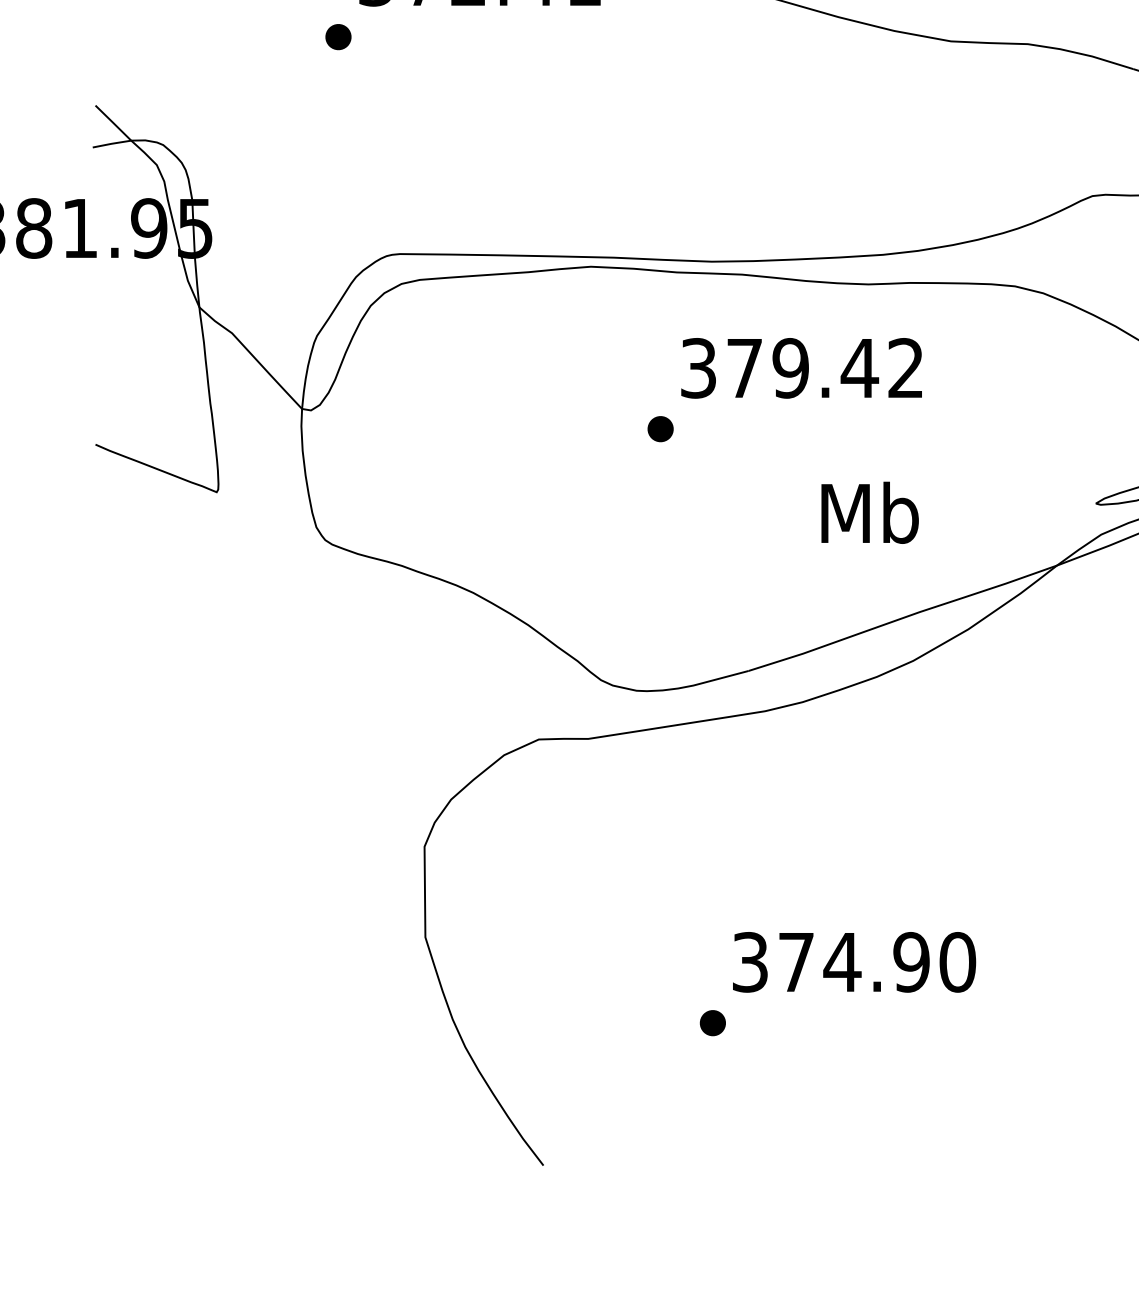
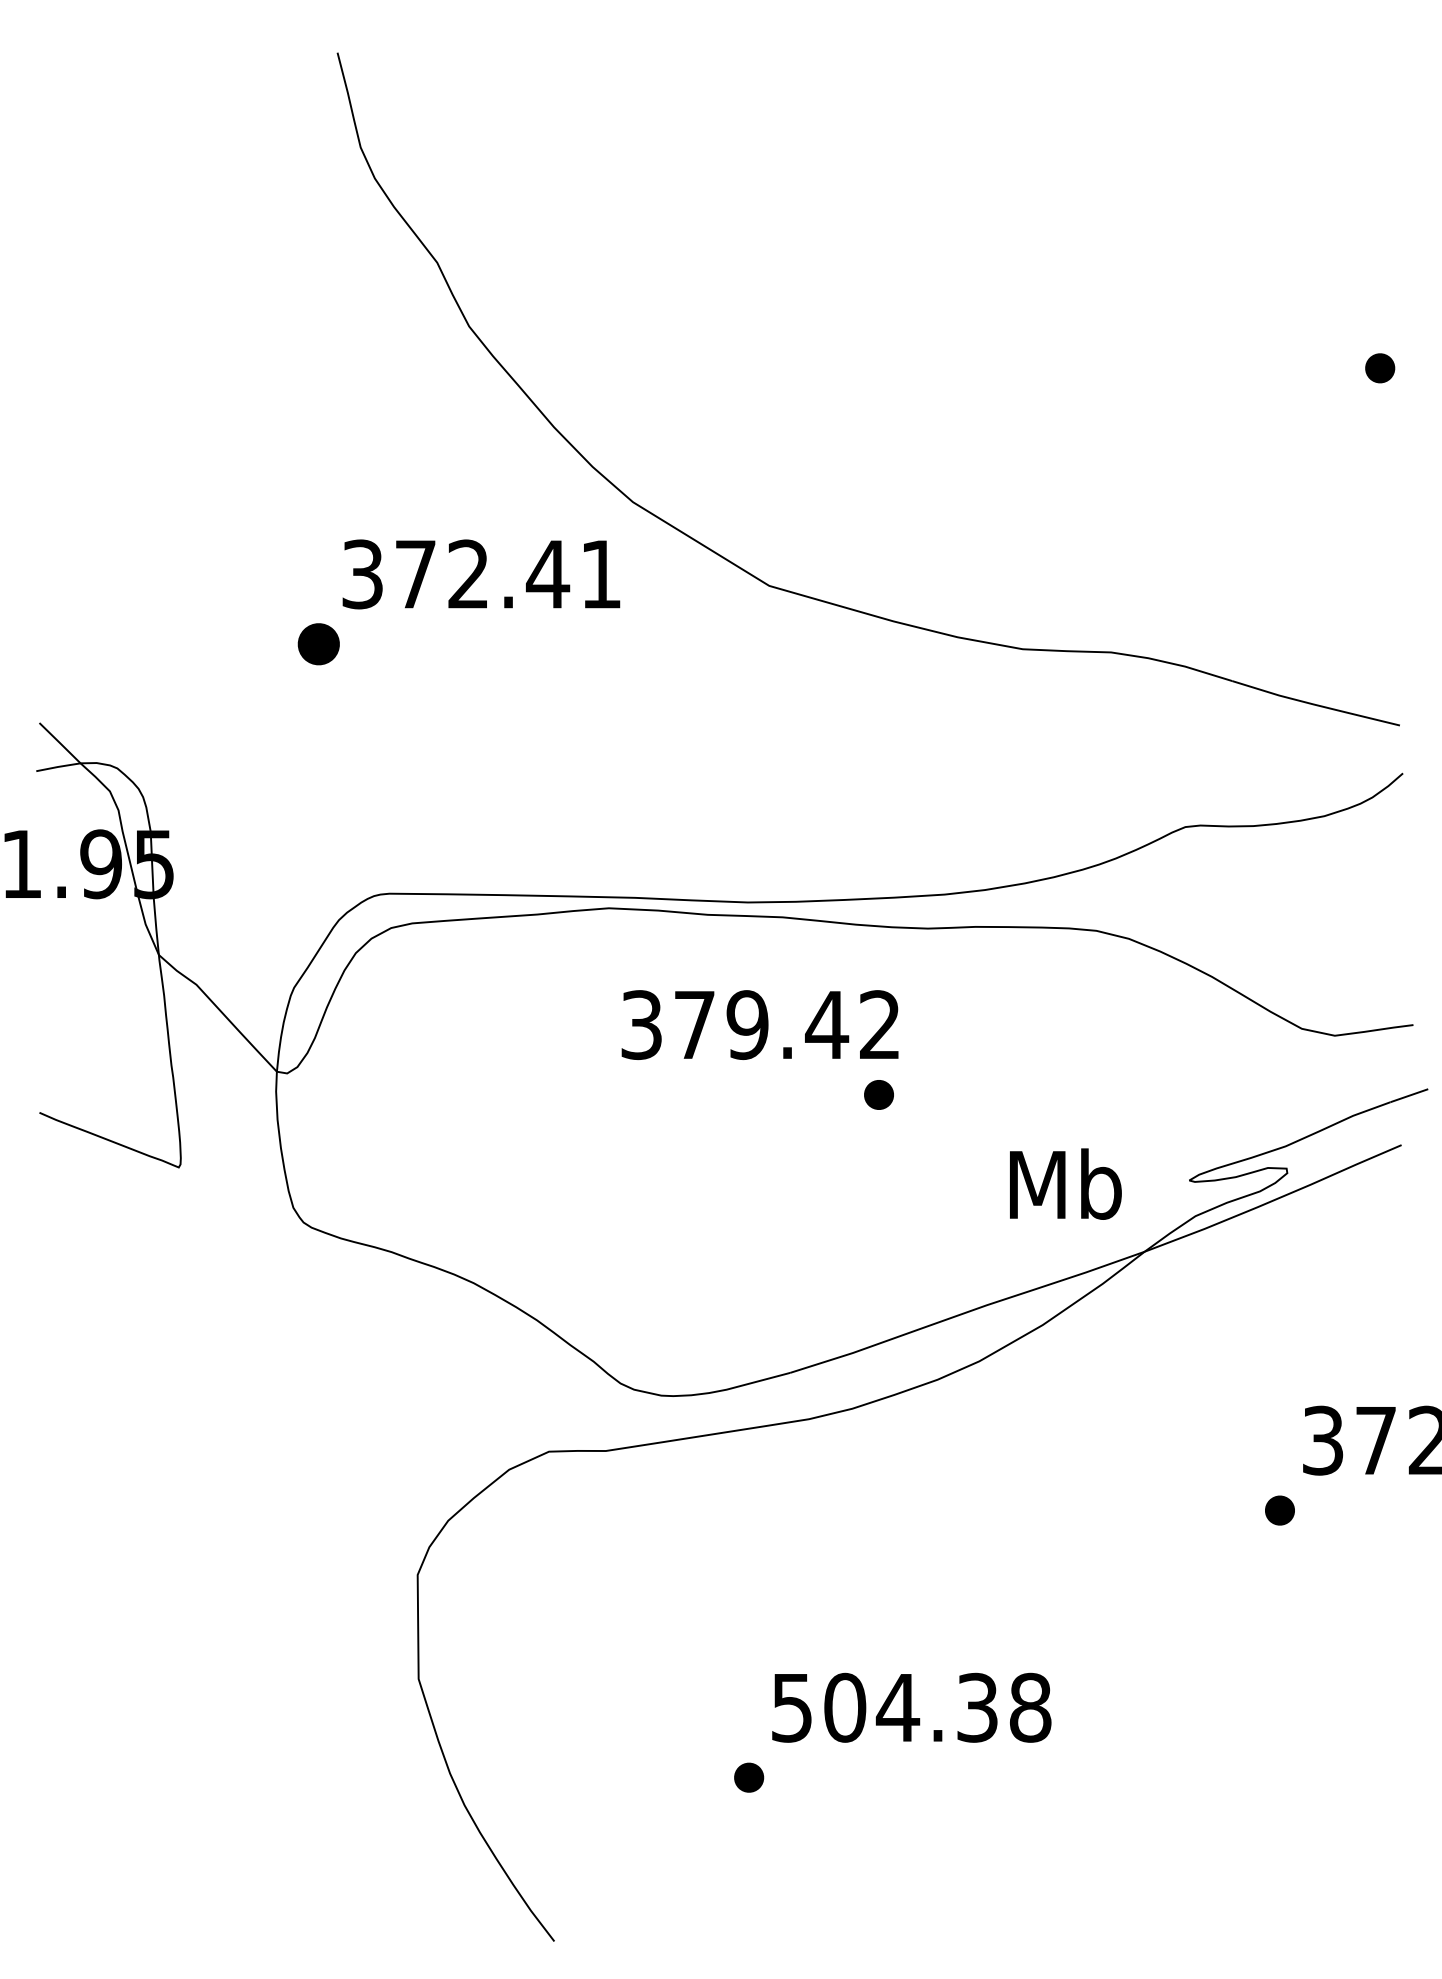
part: (338, 37) -> (318, 644), size x1.4
text: (801, 367) -> (759, 1024), moved
part: (660, 428) -> (878, 1094), moved
text: (869, 512) -> (1065, 1183), moved
text: (854, 962) -> (911, 1707), 374.90 -> 504.38

